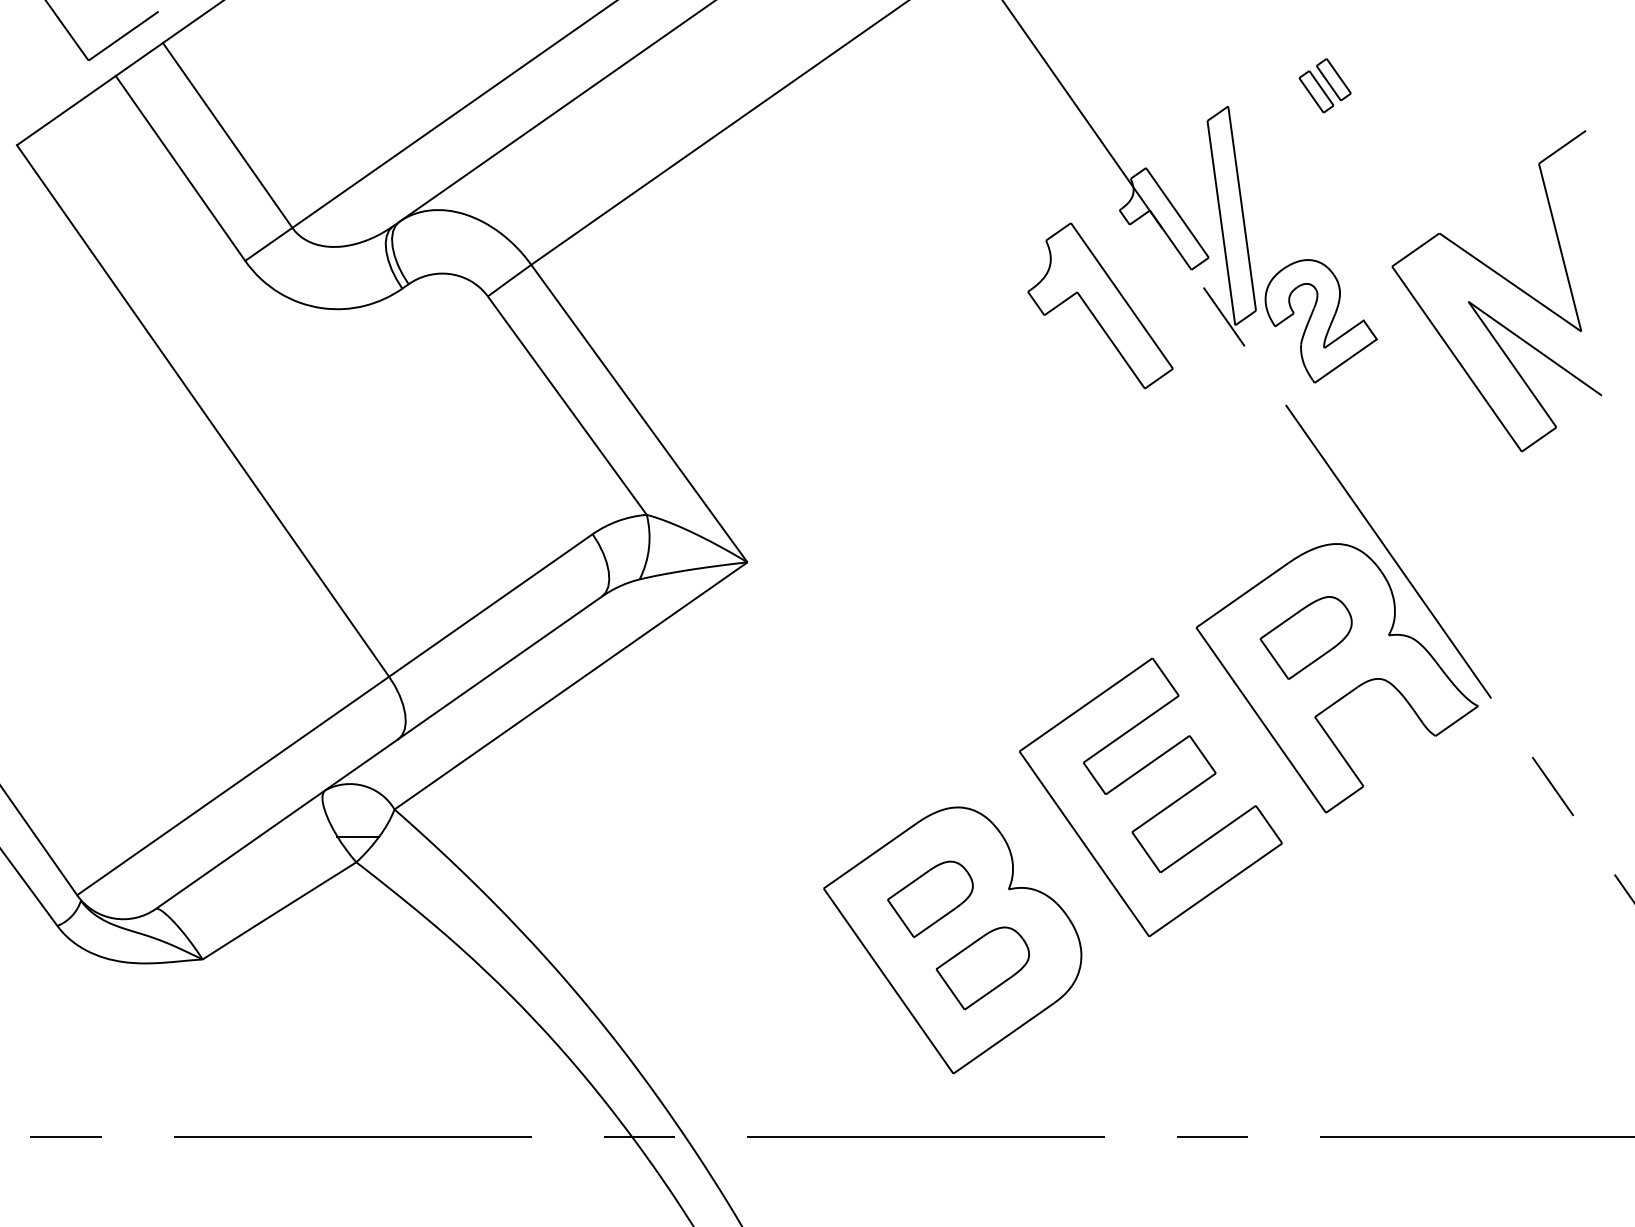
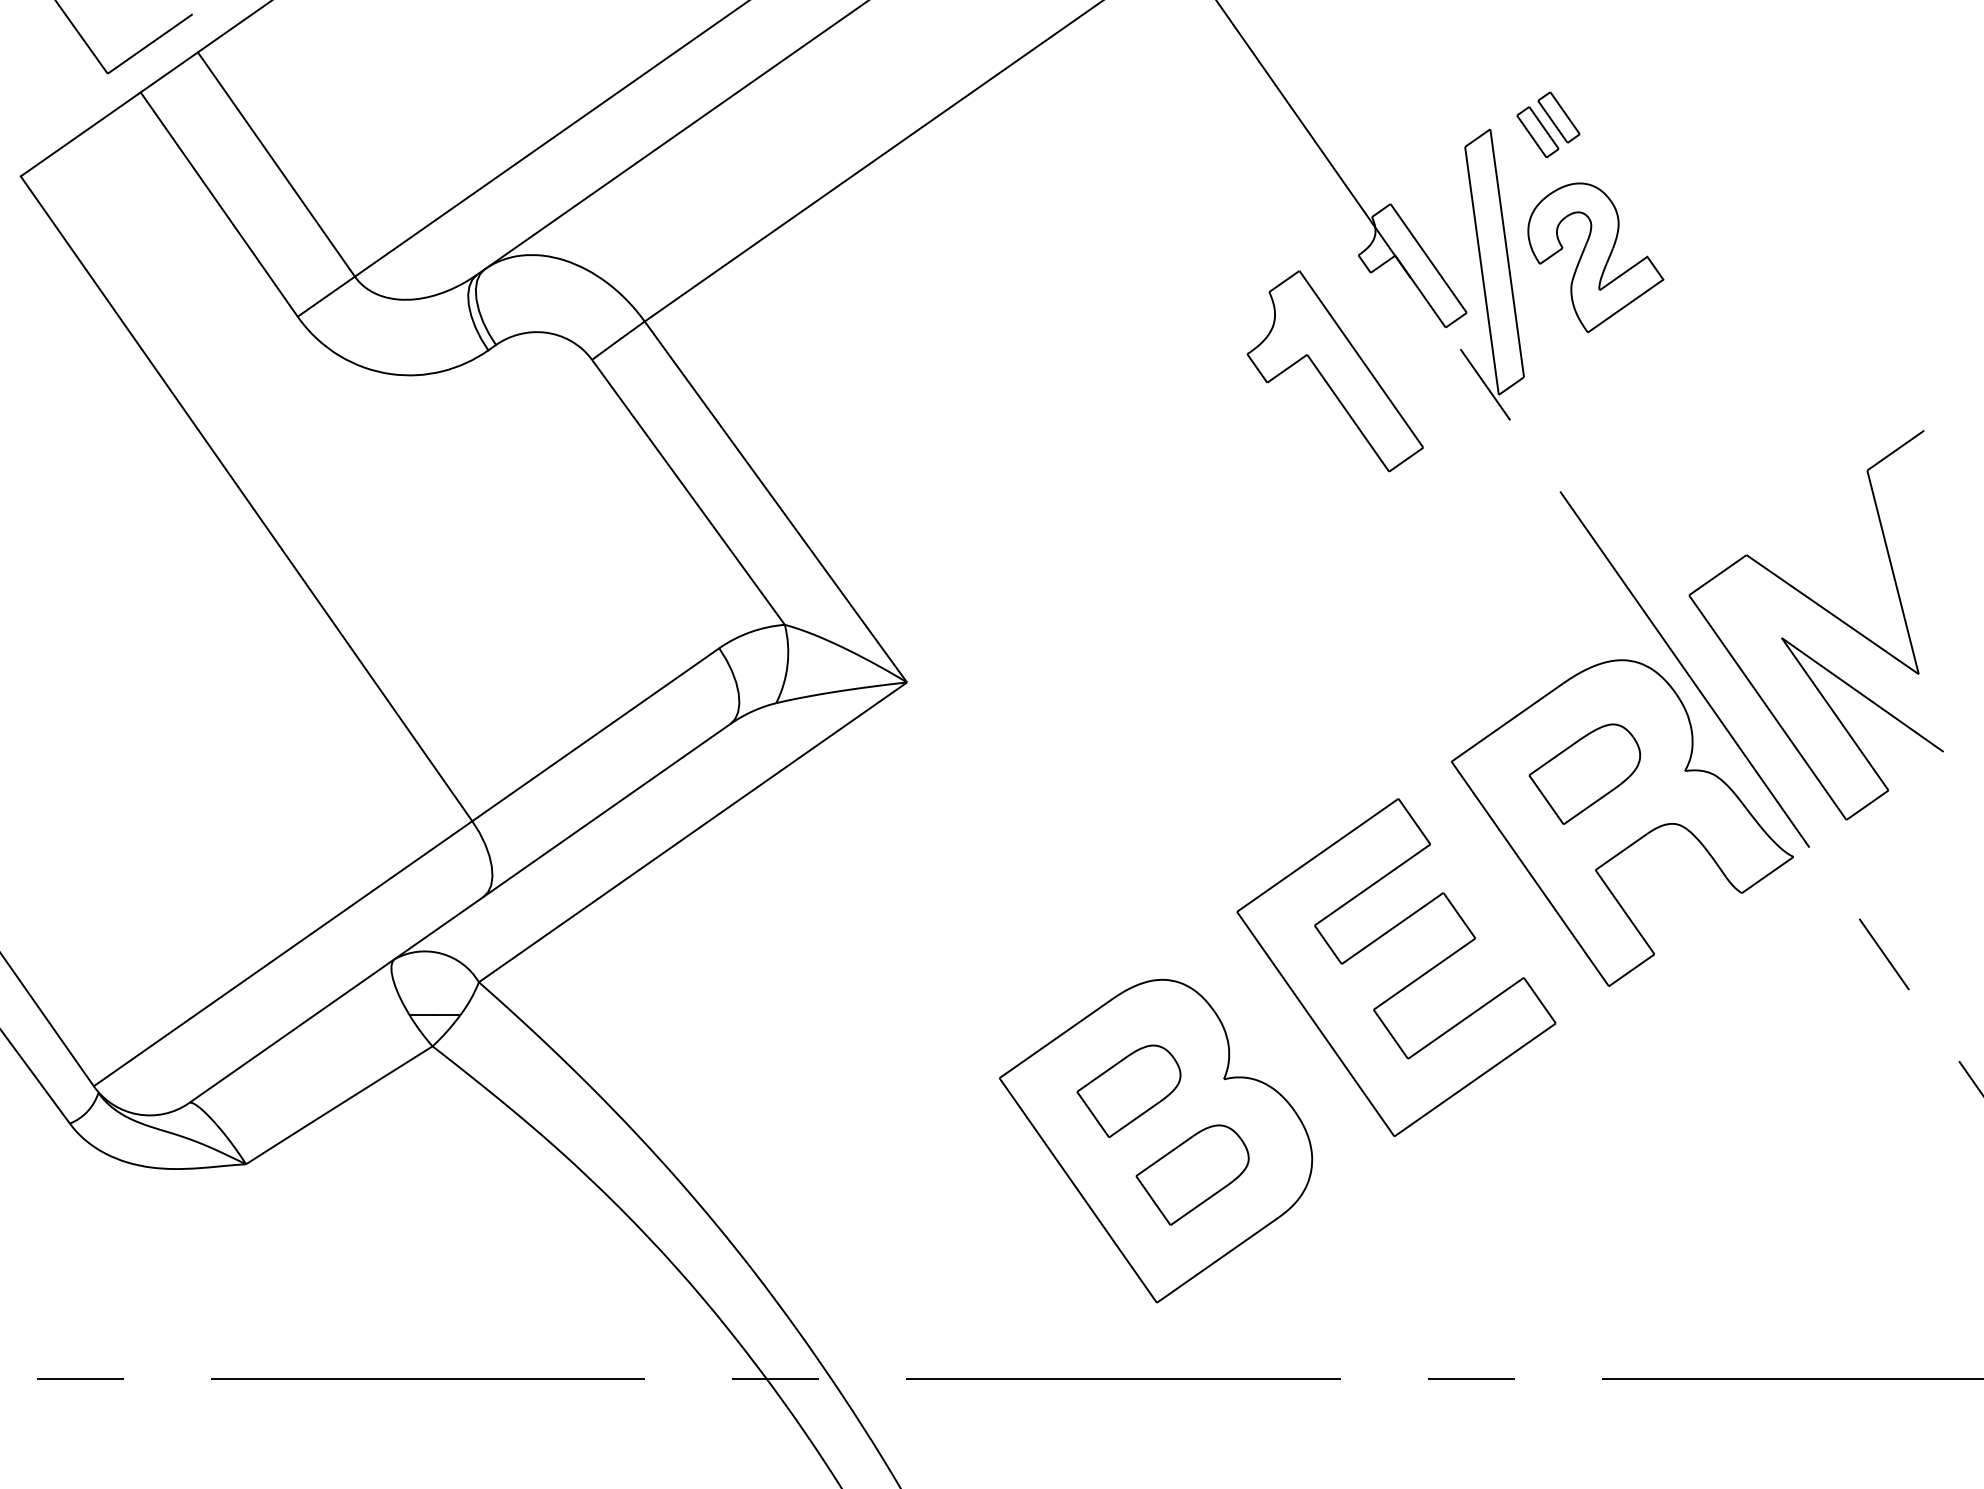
part: (1324, 85) -> (1547, 124), moved
part: (1505, 280) -> (1826, 612), moved
part: (1320, 321) -> (1594, 258), moved

